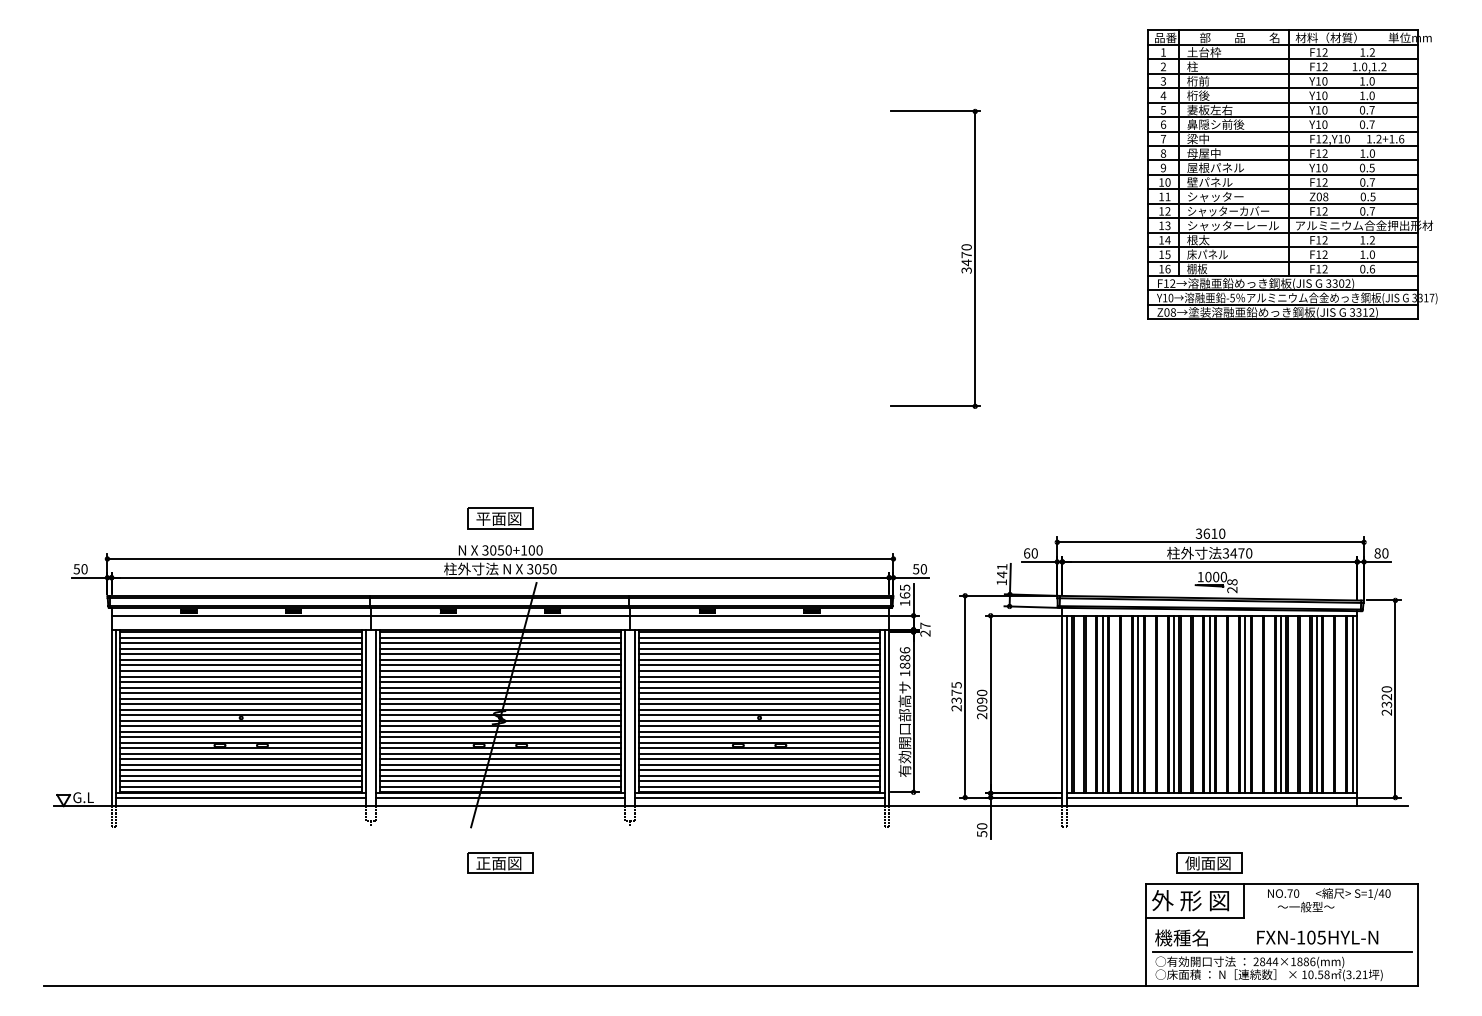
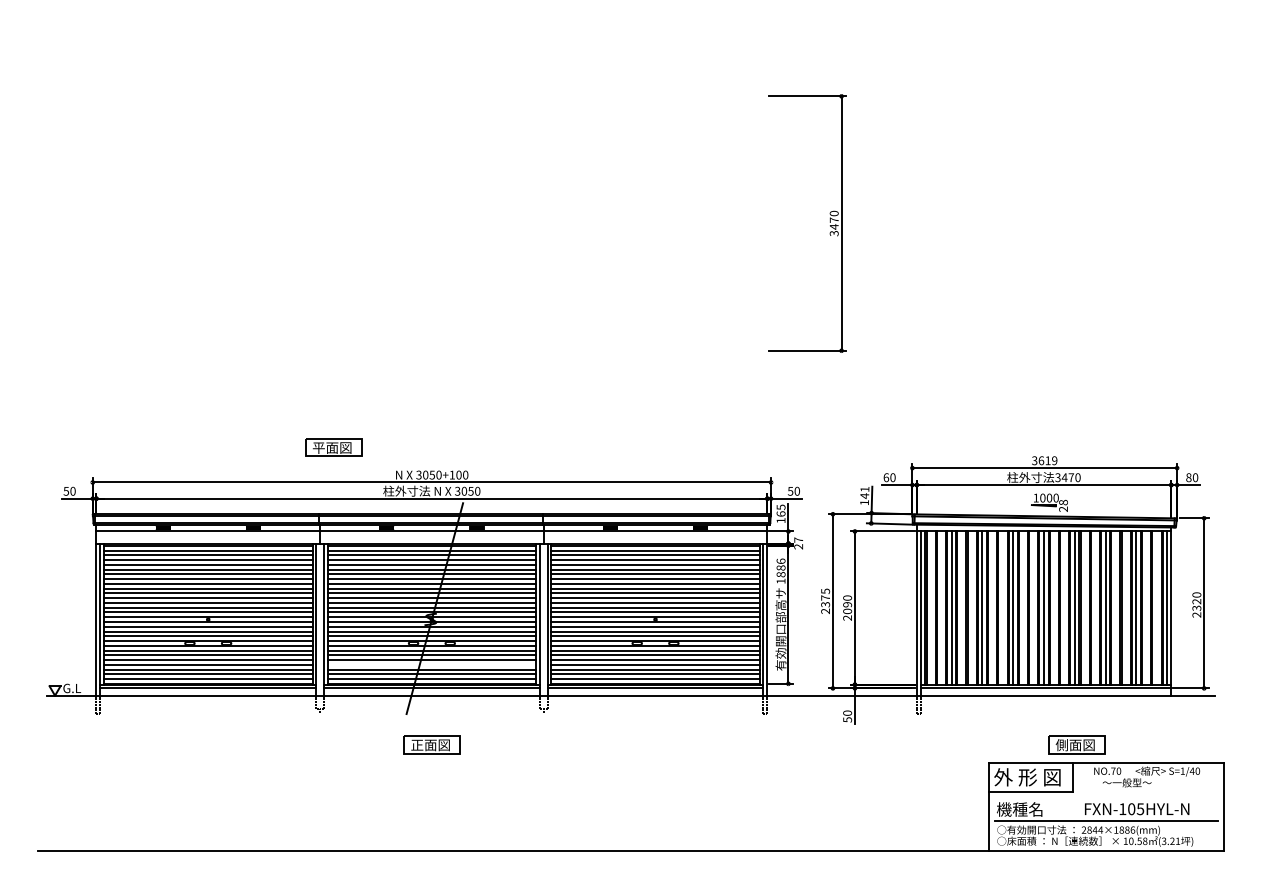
part: (1292, 174) -> (1115, 150), removed
part: (500, 518) -> (333, 447), moved
text: (1222, 533) -> (1054, 460), 3610 -> 3619
line: (500, 770) -> (431, 665), removed
part: (1209, 862) -> (1076, 744), moved

